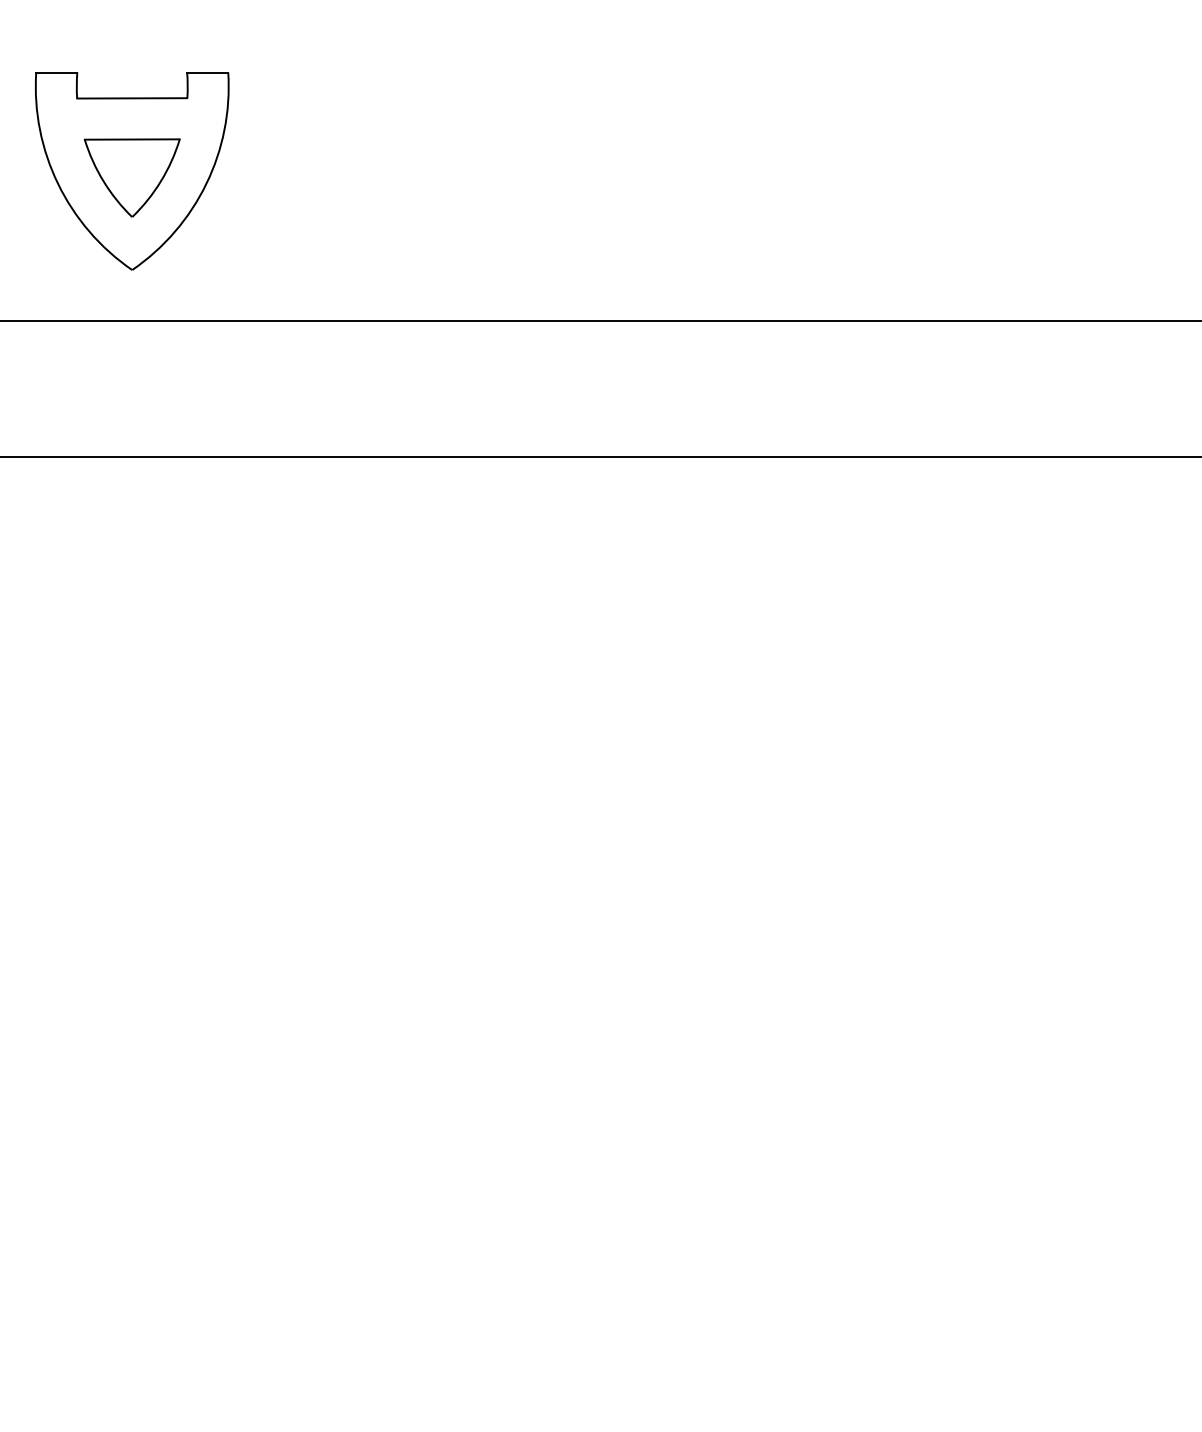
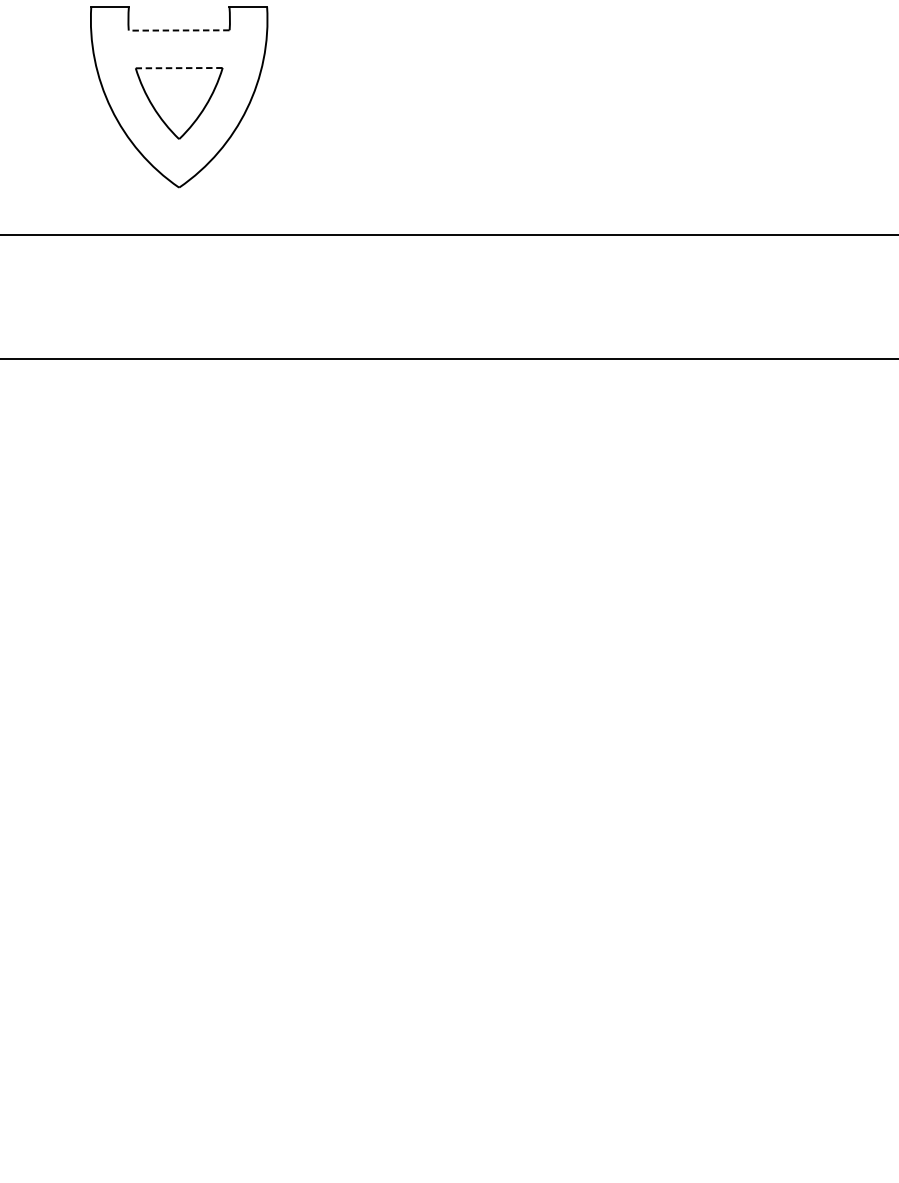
line: (132, 98) -> (179, 30), solid -> dashed
line: (131, 139) -> (178, 68), solid -> dashed

